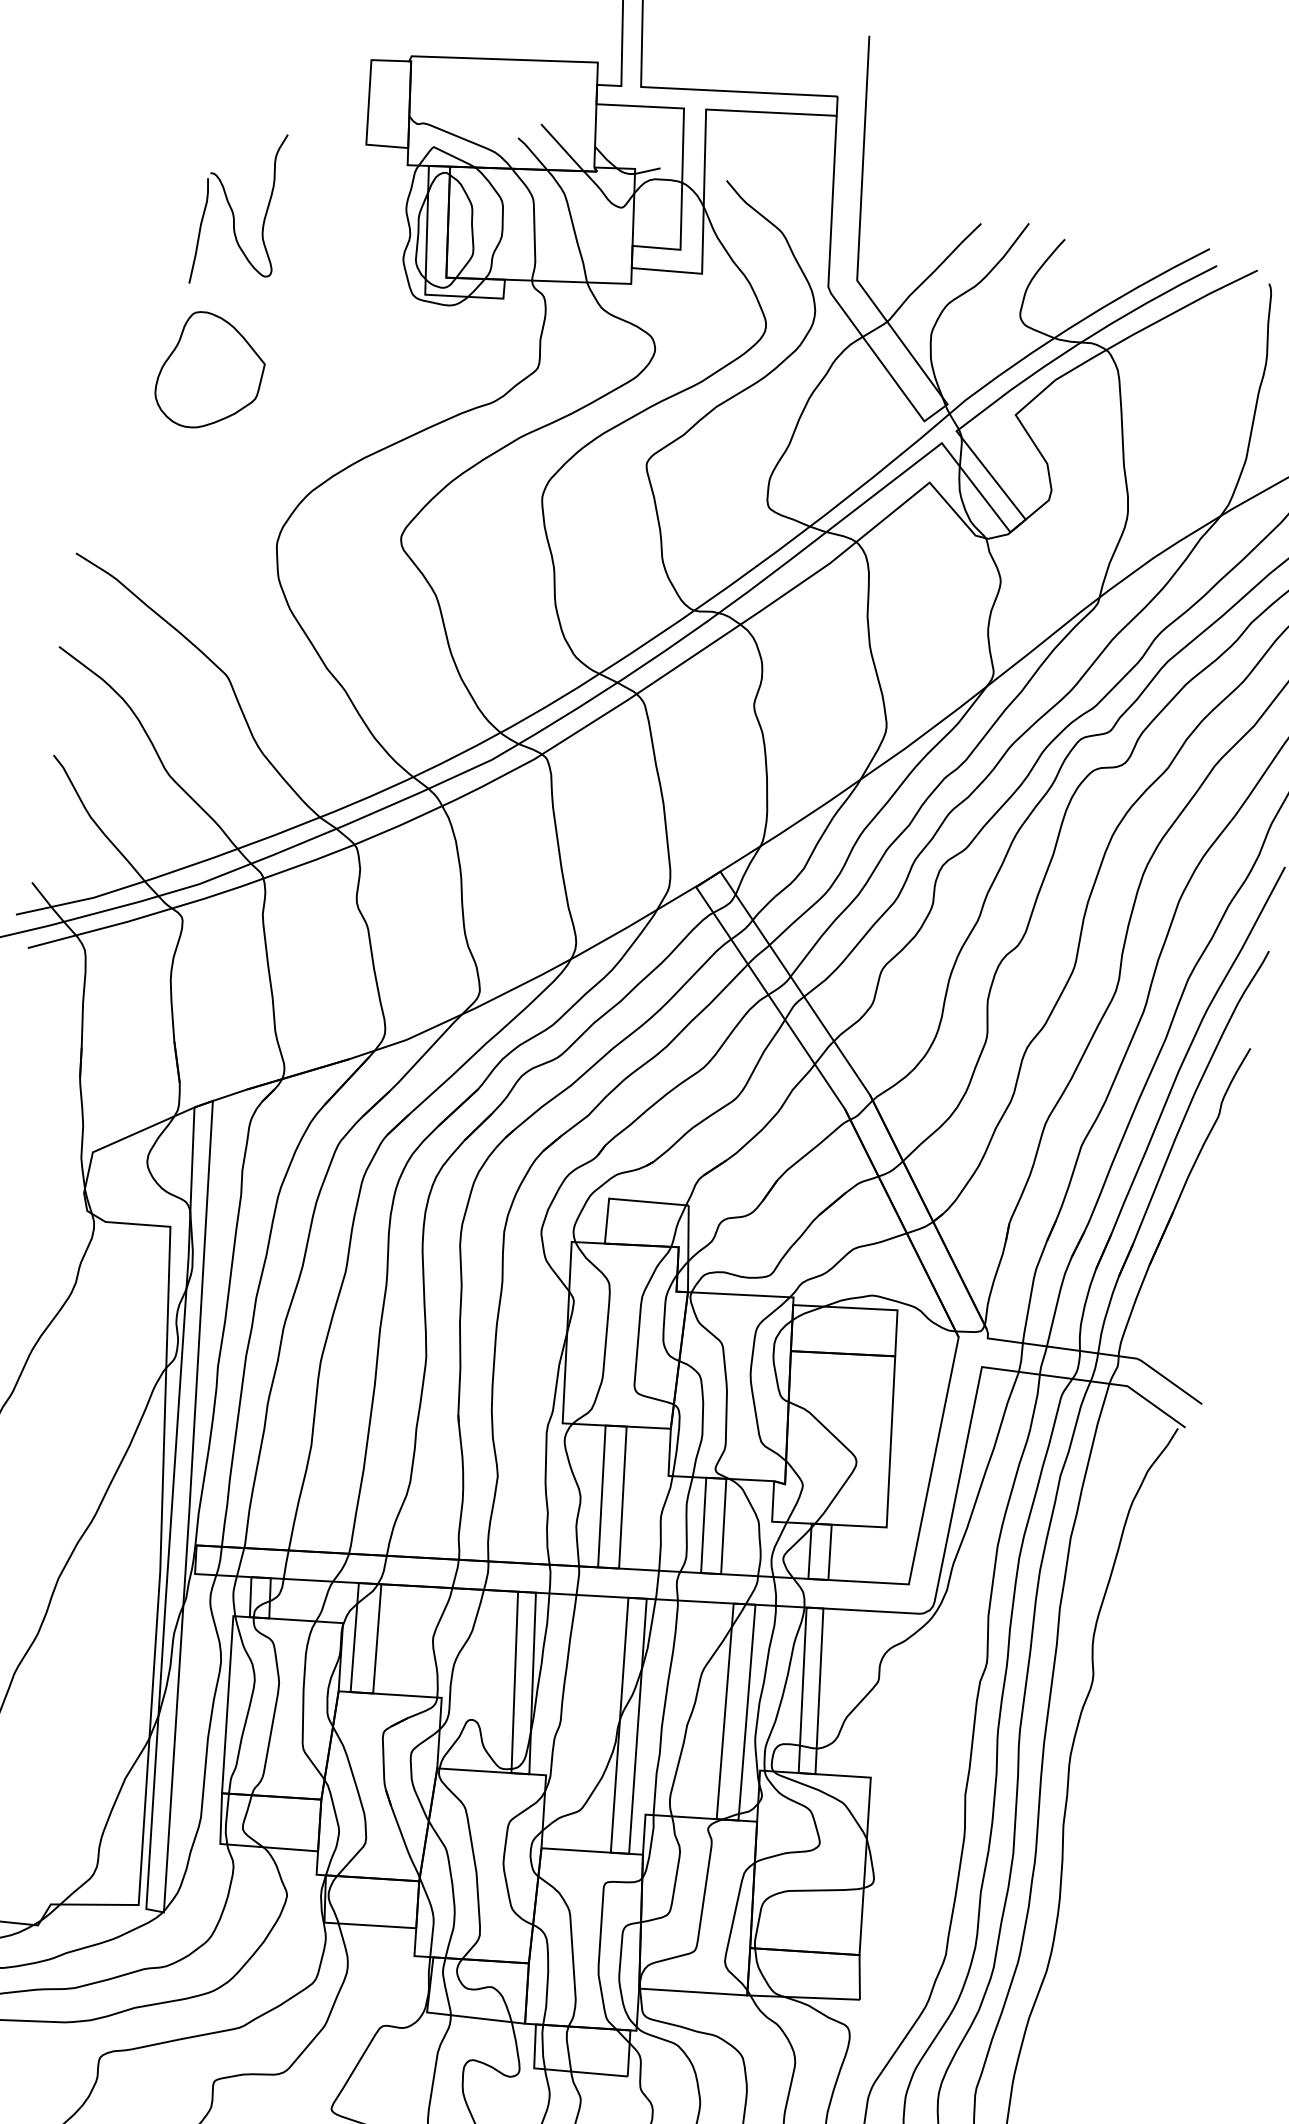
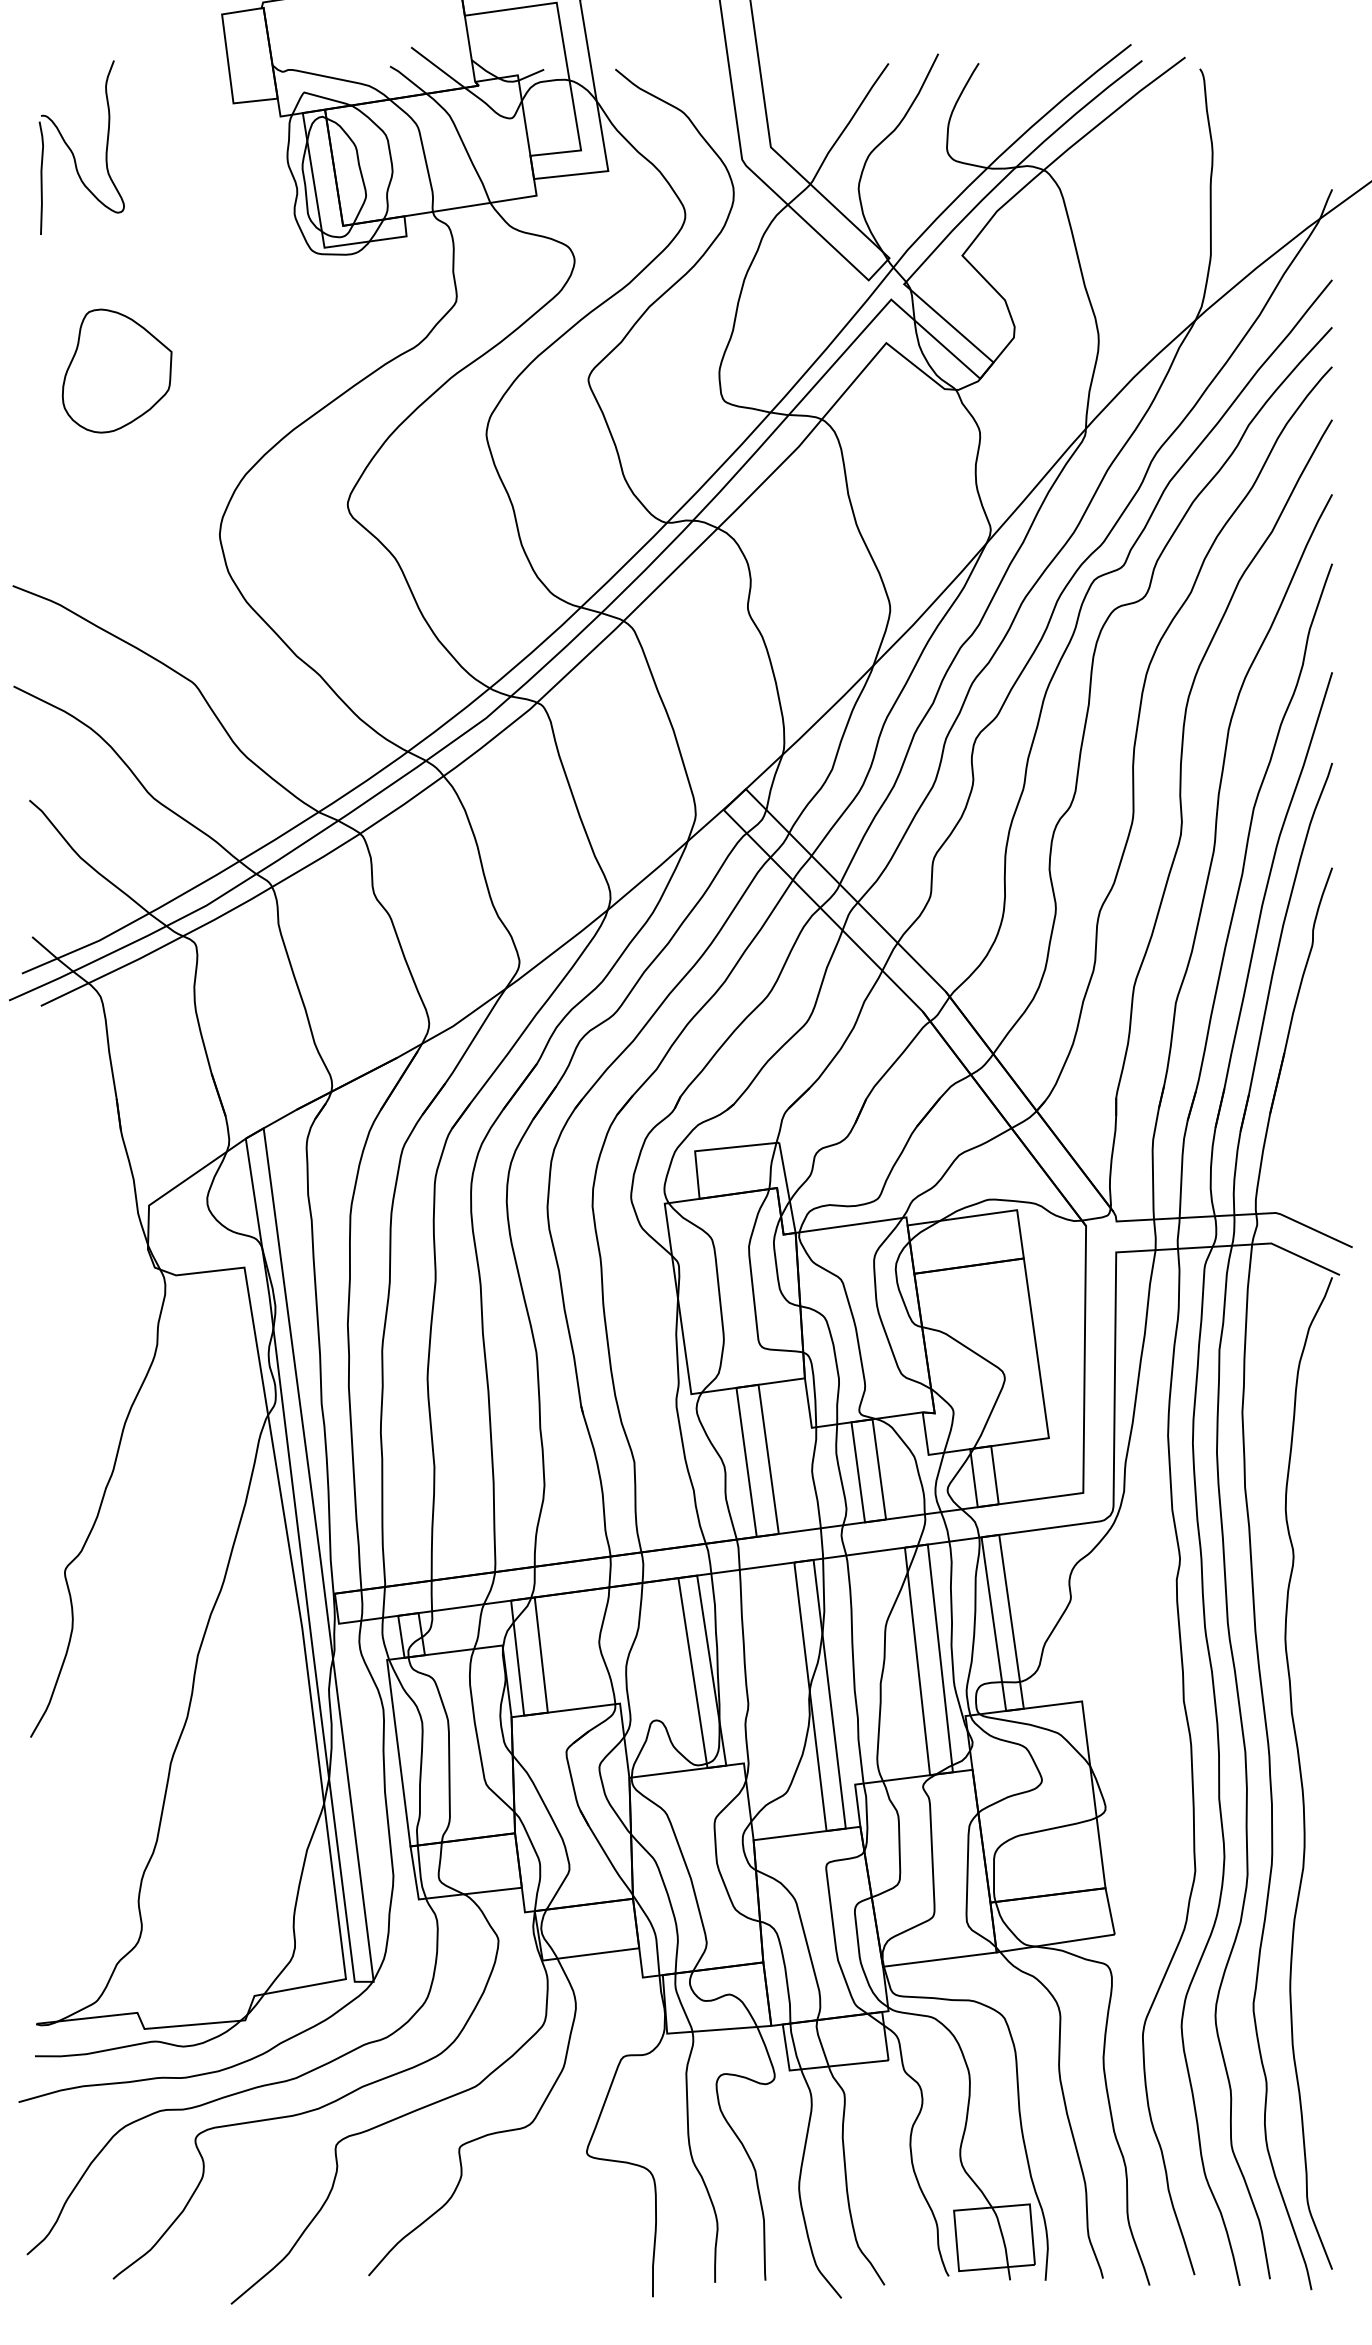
part: (234, 212) -> (73, 152), moved

